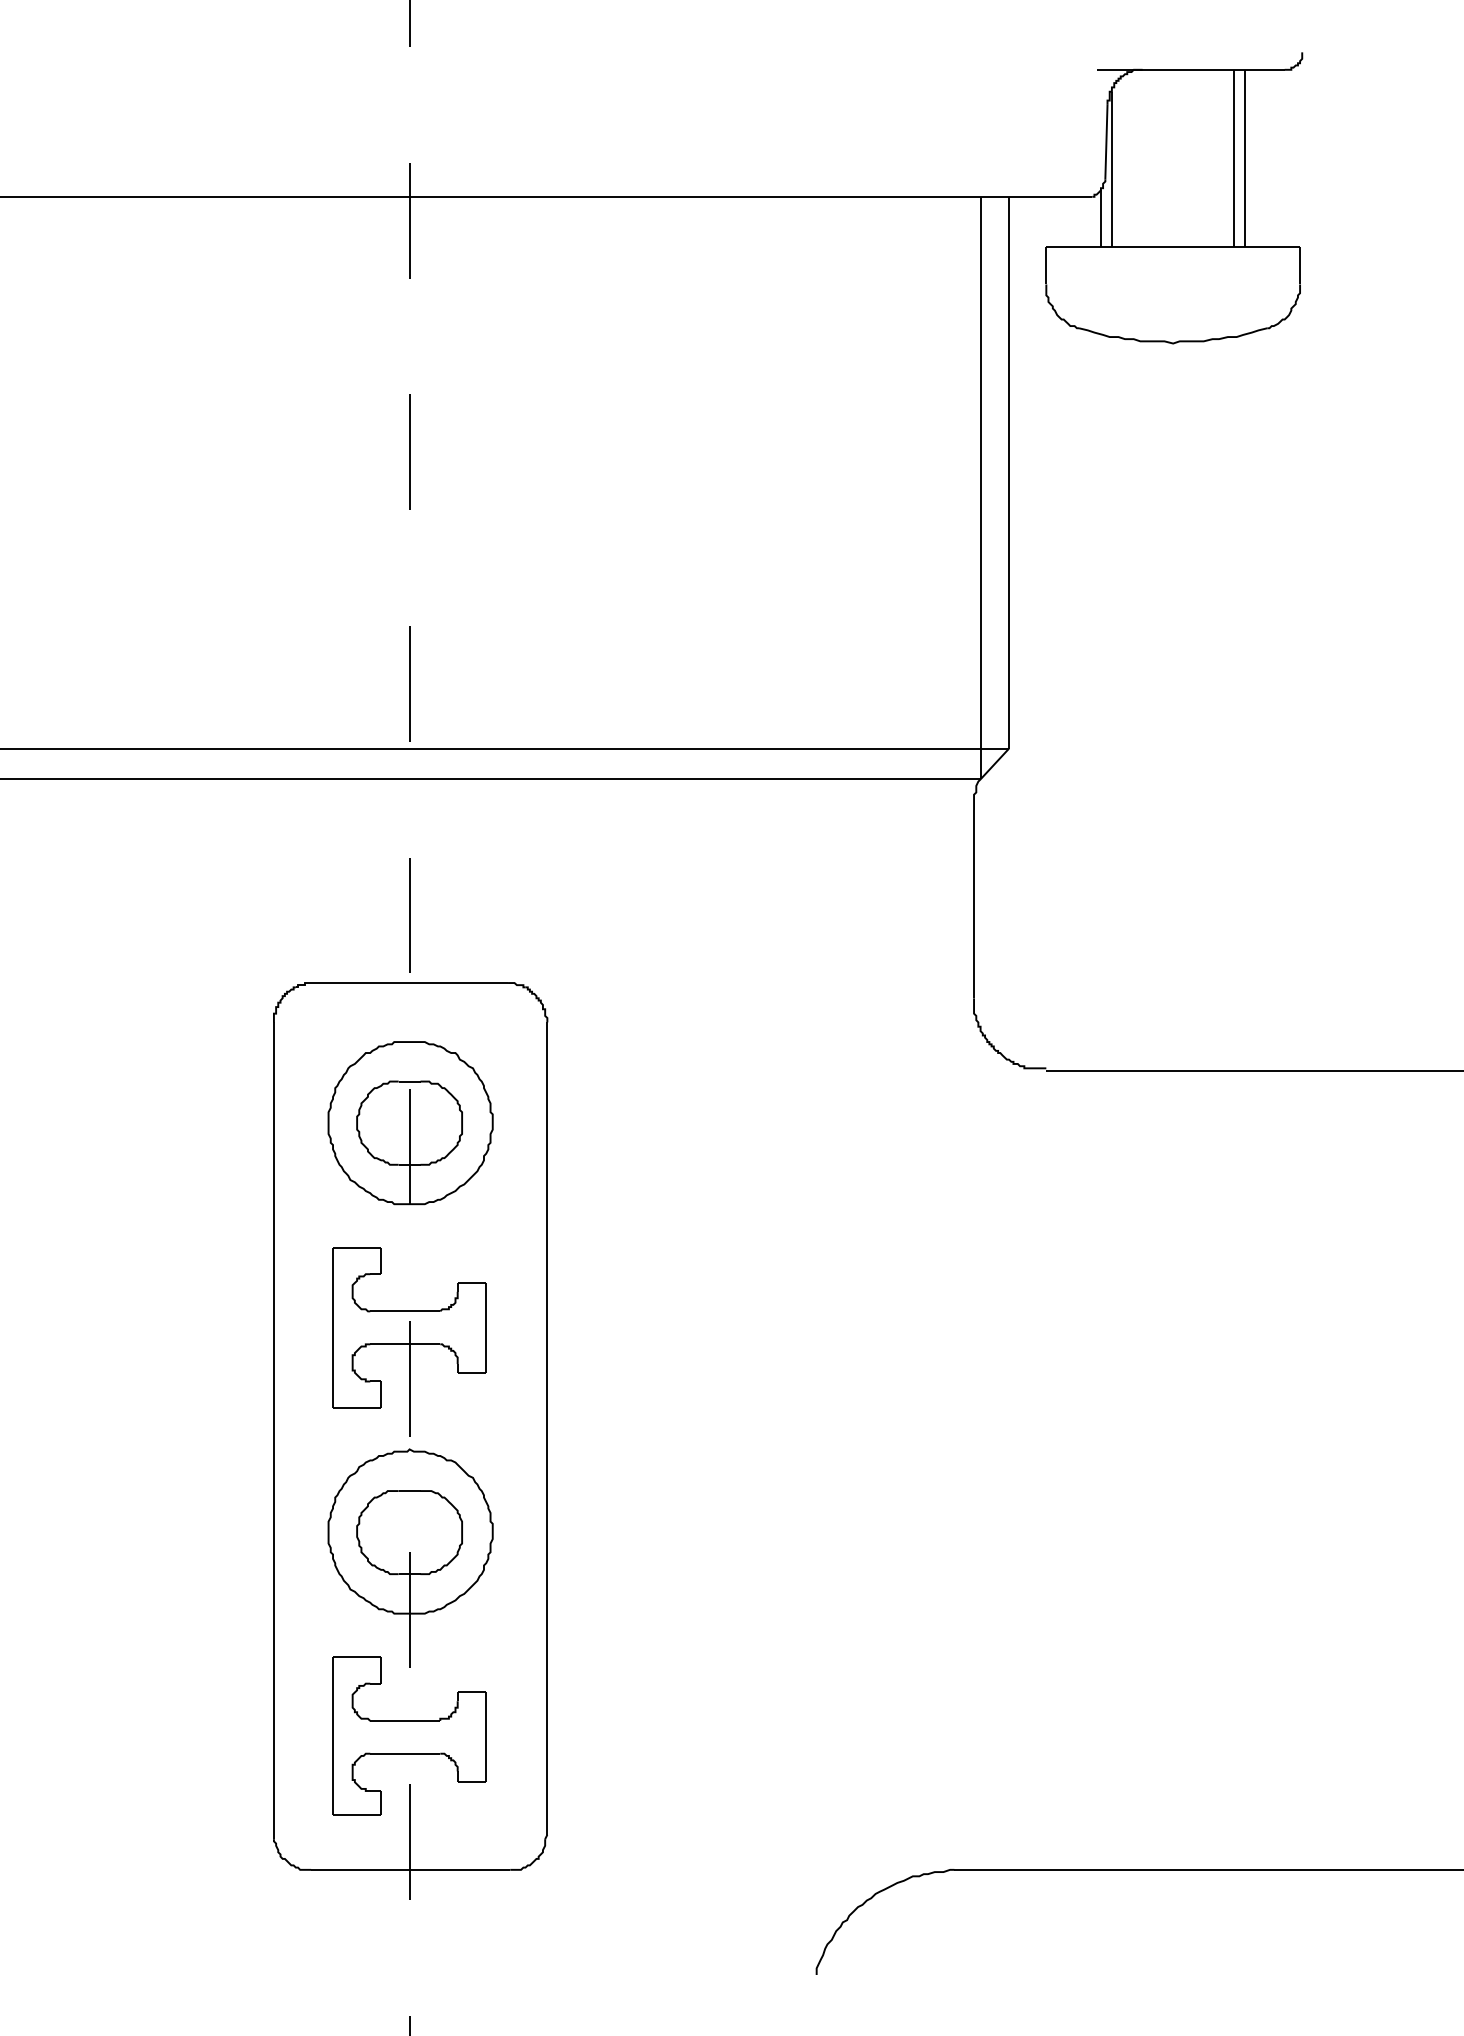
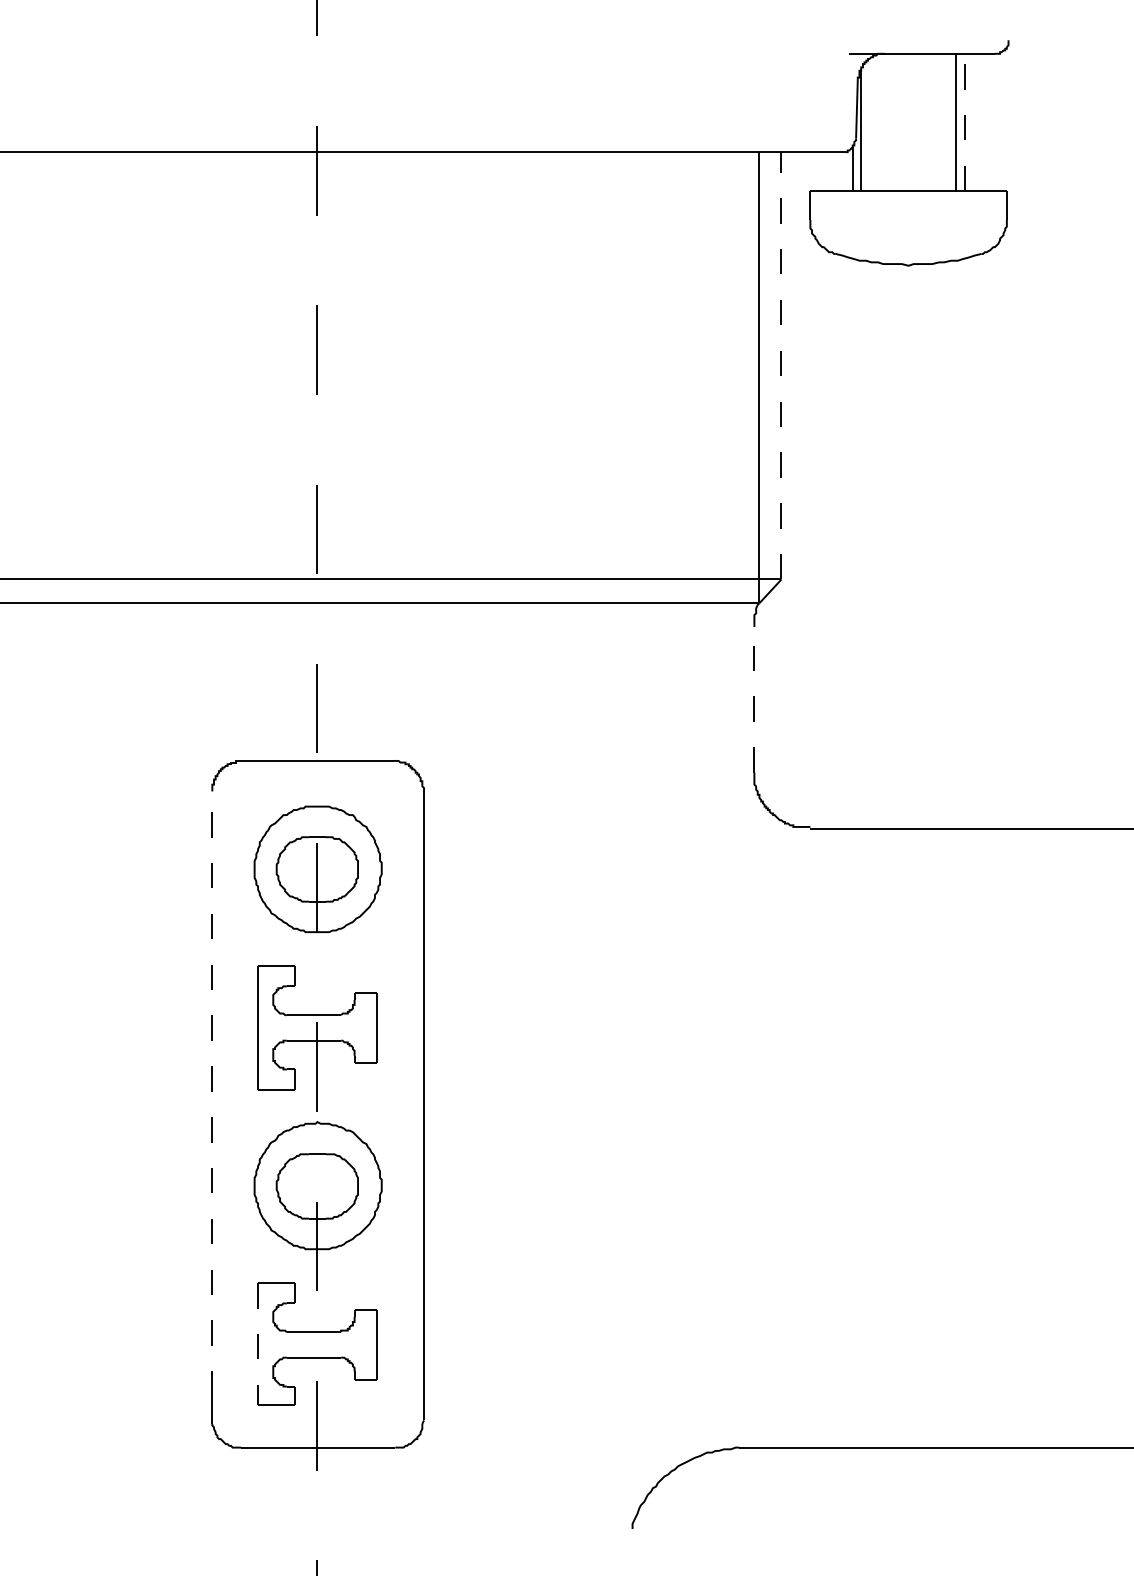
line: (1245, 158) -> (964, 122), solid -> dashed
line: (1009, 472) -> (781, 365), solid -> dashed
line: (974, 903) -> (754, 699), solid -> dashed
line: (273, 1413) -> (211, 1094), solid -> dashed
line: (333, 1736) -> (258, 1344), solid -> dashed

